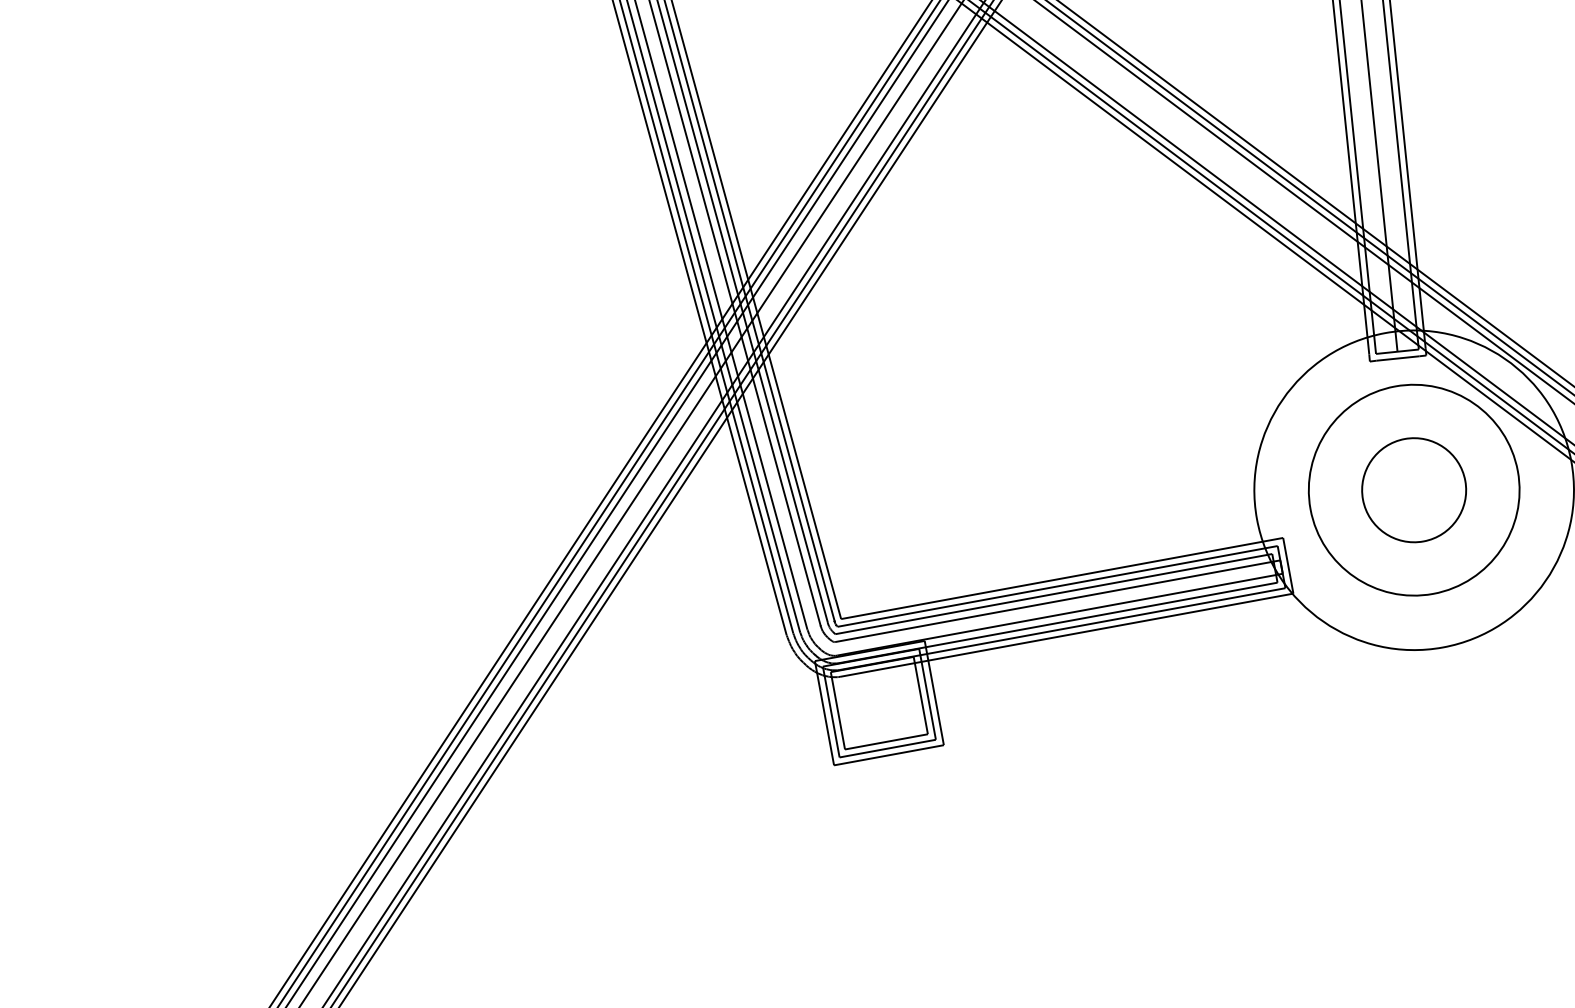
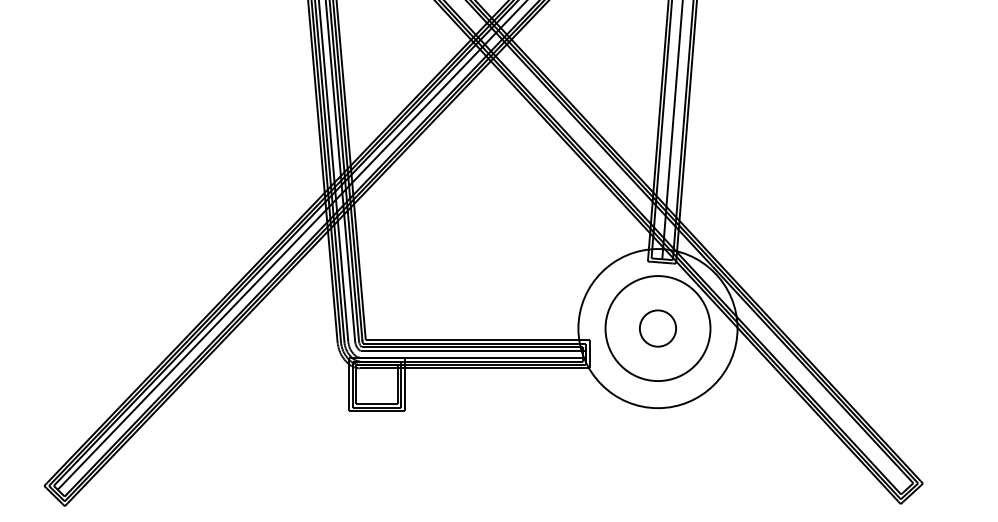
part: (1413, 490) -> (657, 328), size x0.7

